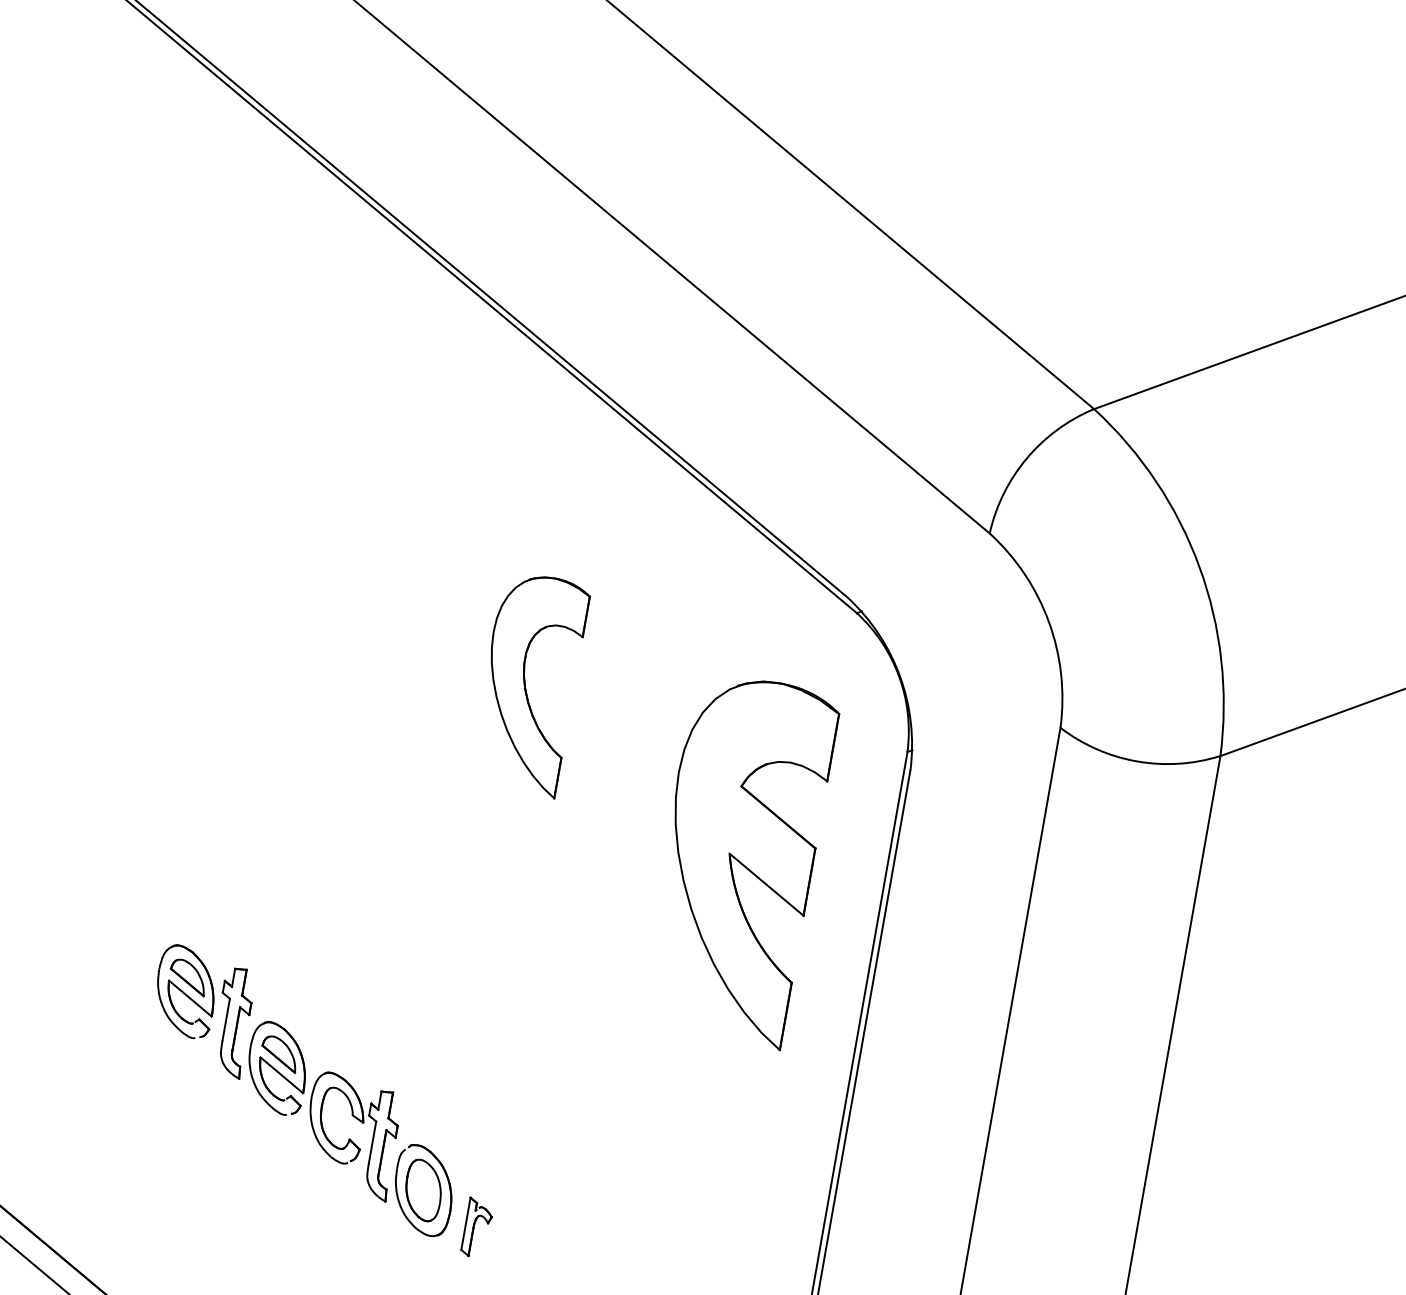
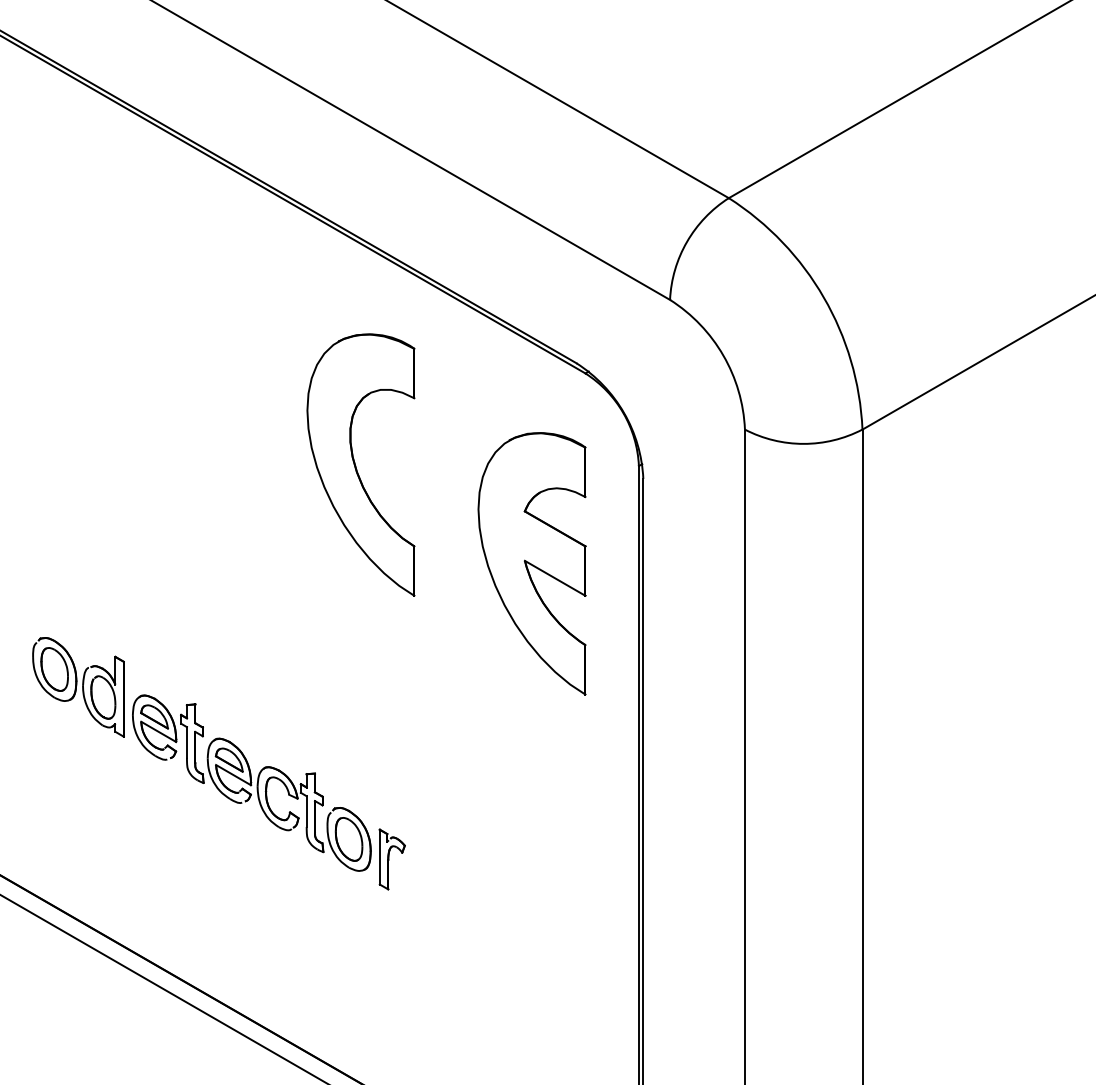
part: (529, 683) -> (360, 464), size x1.67
part: (91, 918) -> (78, 687), added
part: (476, 1228) -> (391, 859), size x1.43

